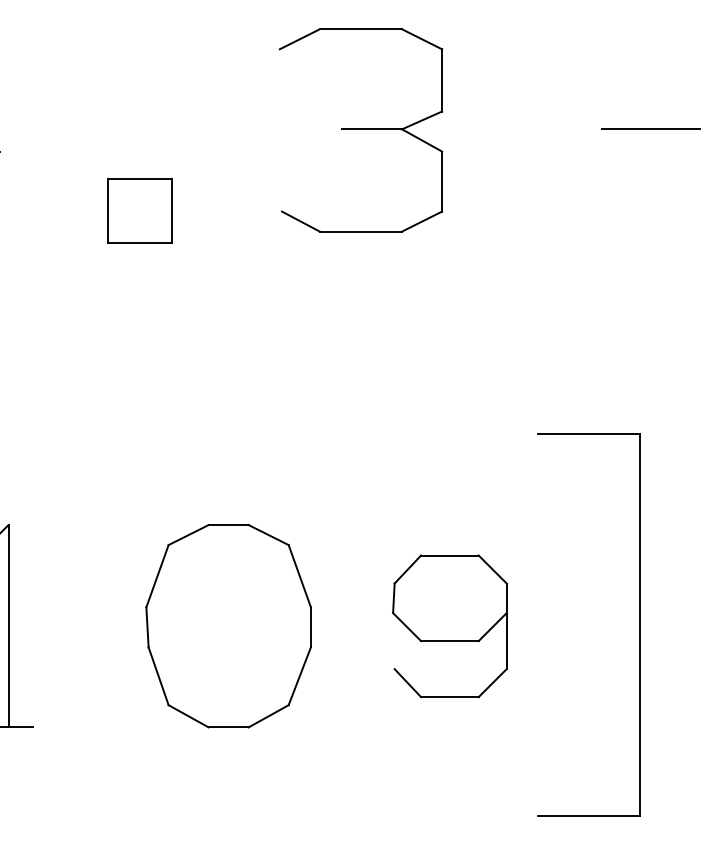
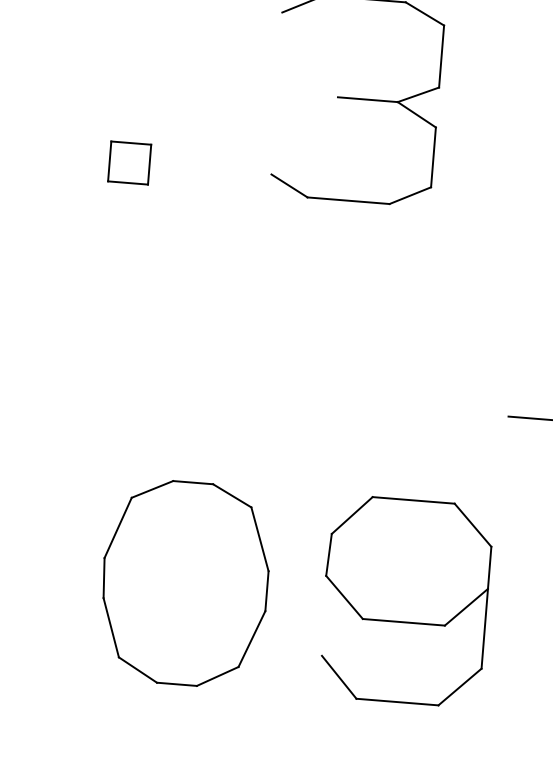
part: (139, 211) -> (129, 162), size x0.62
part: (449, 626) -> (405, 601), size x1.43

